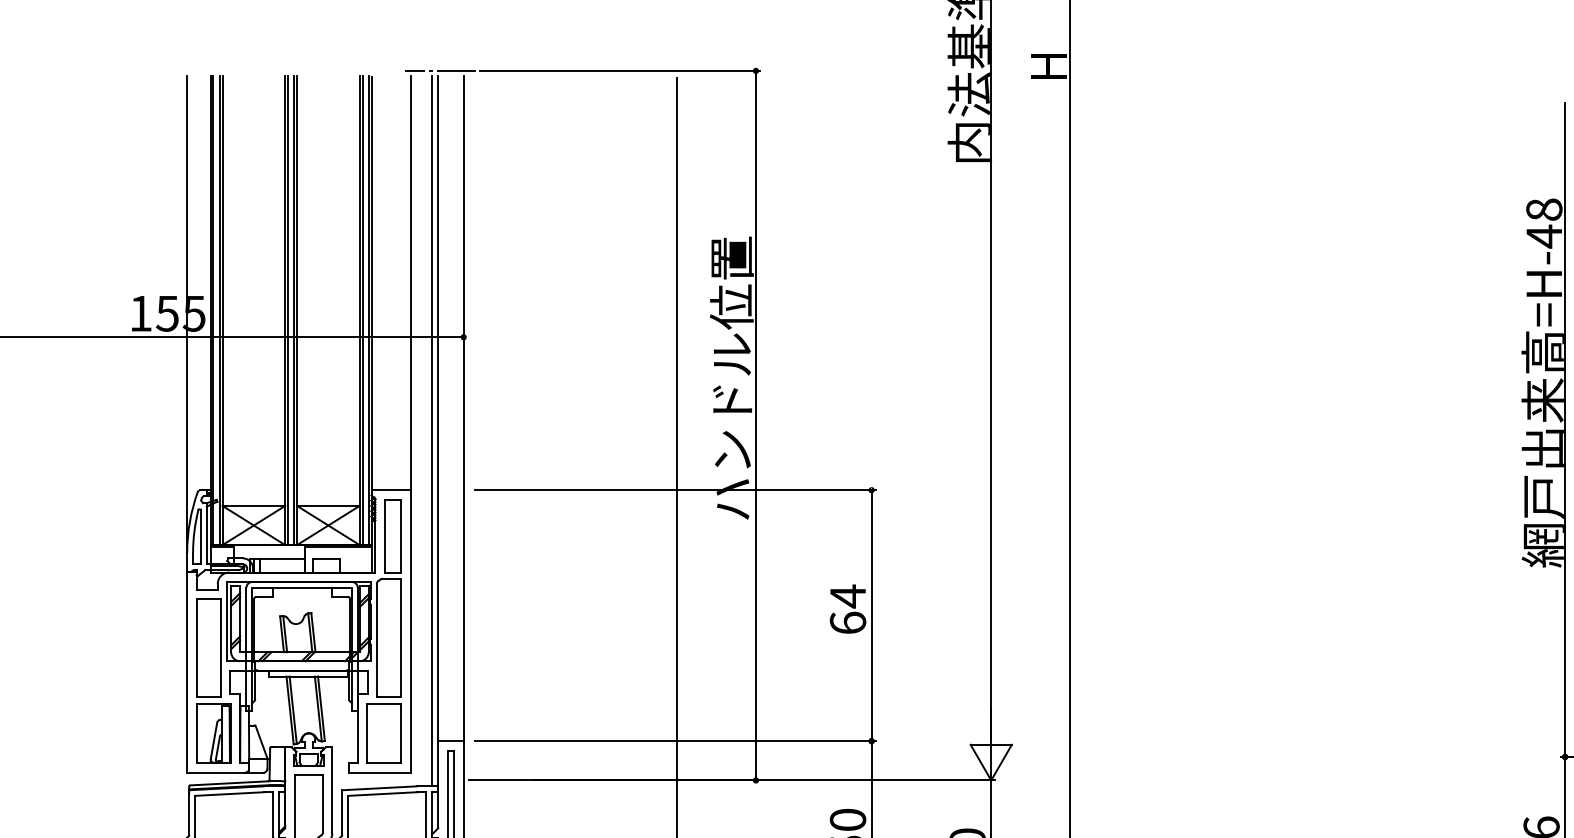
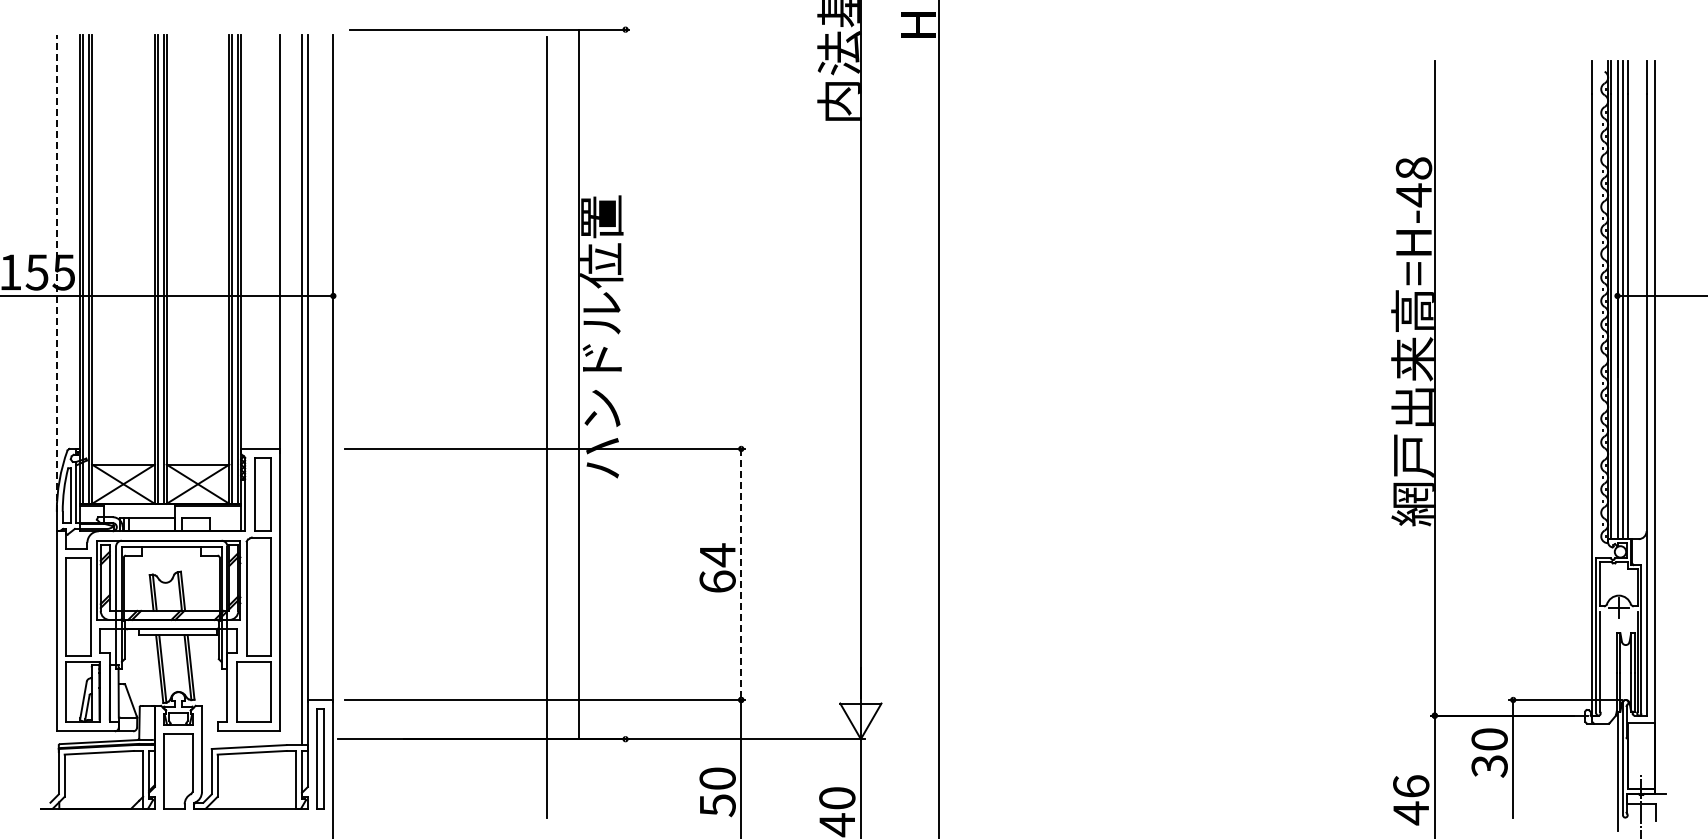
line: (439, 70) -> (309, 29), removed
line: (186, 313) -> (56, 272), solid -> dashed
line: (755, 425) -> (578, 384), moved
line: (871, 615) -> (741, 574), solid -> dashed

